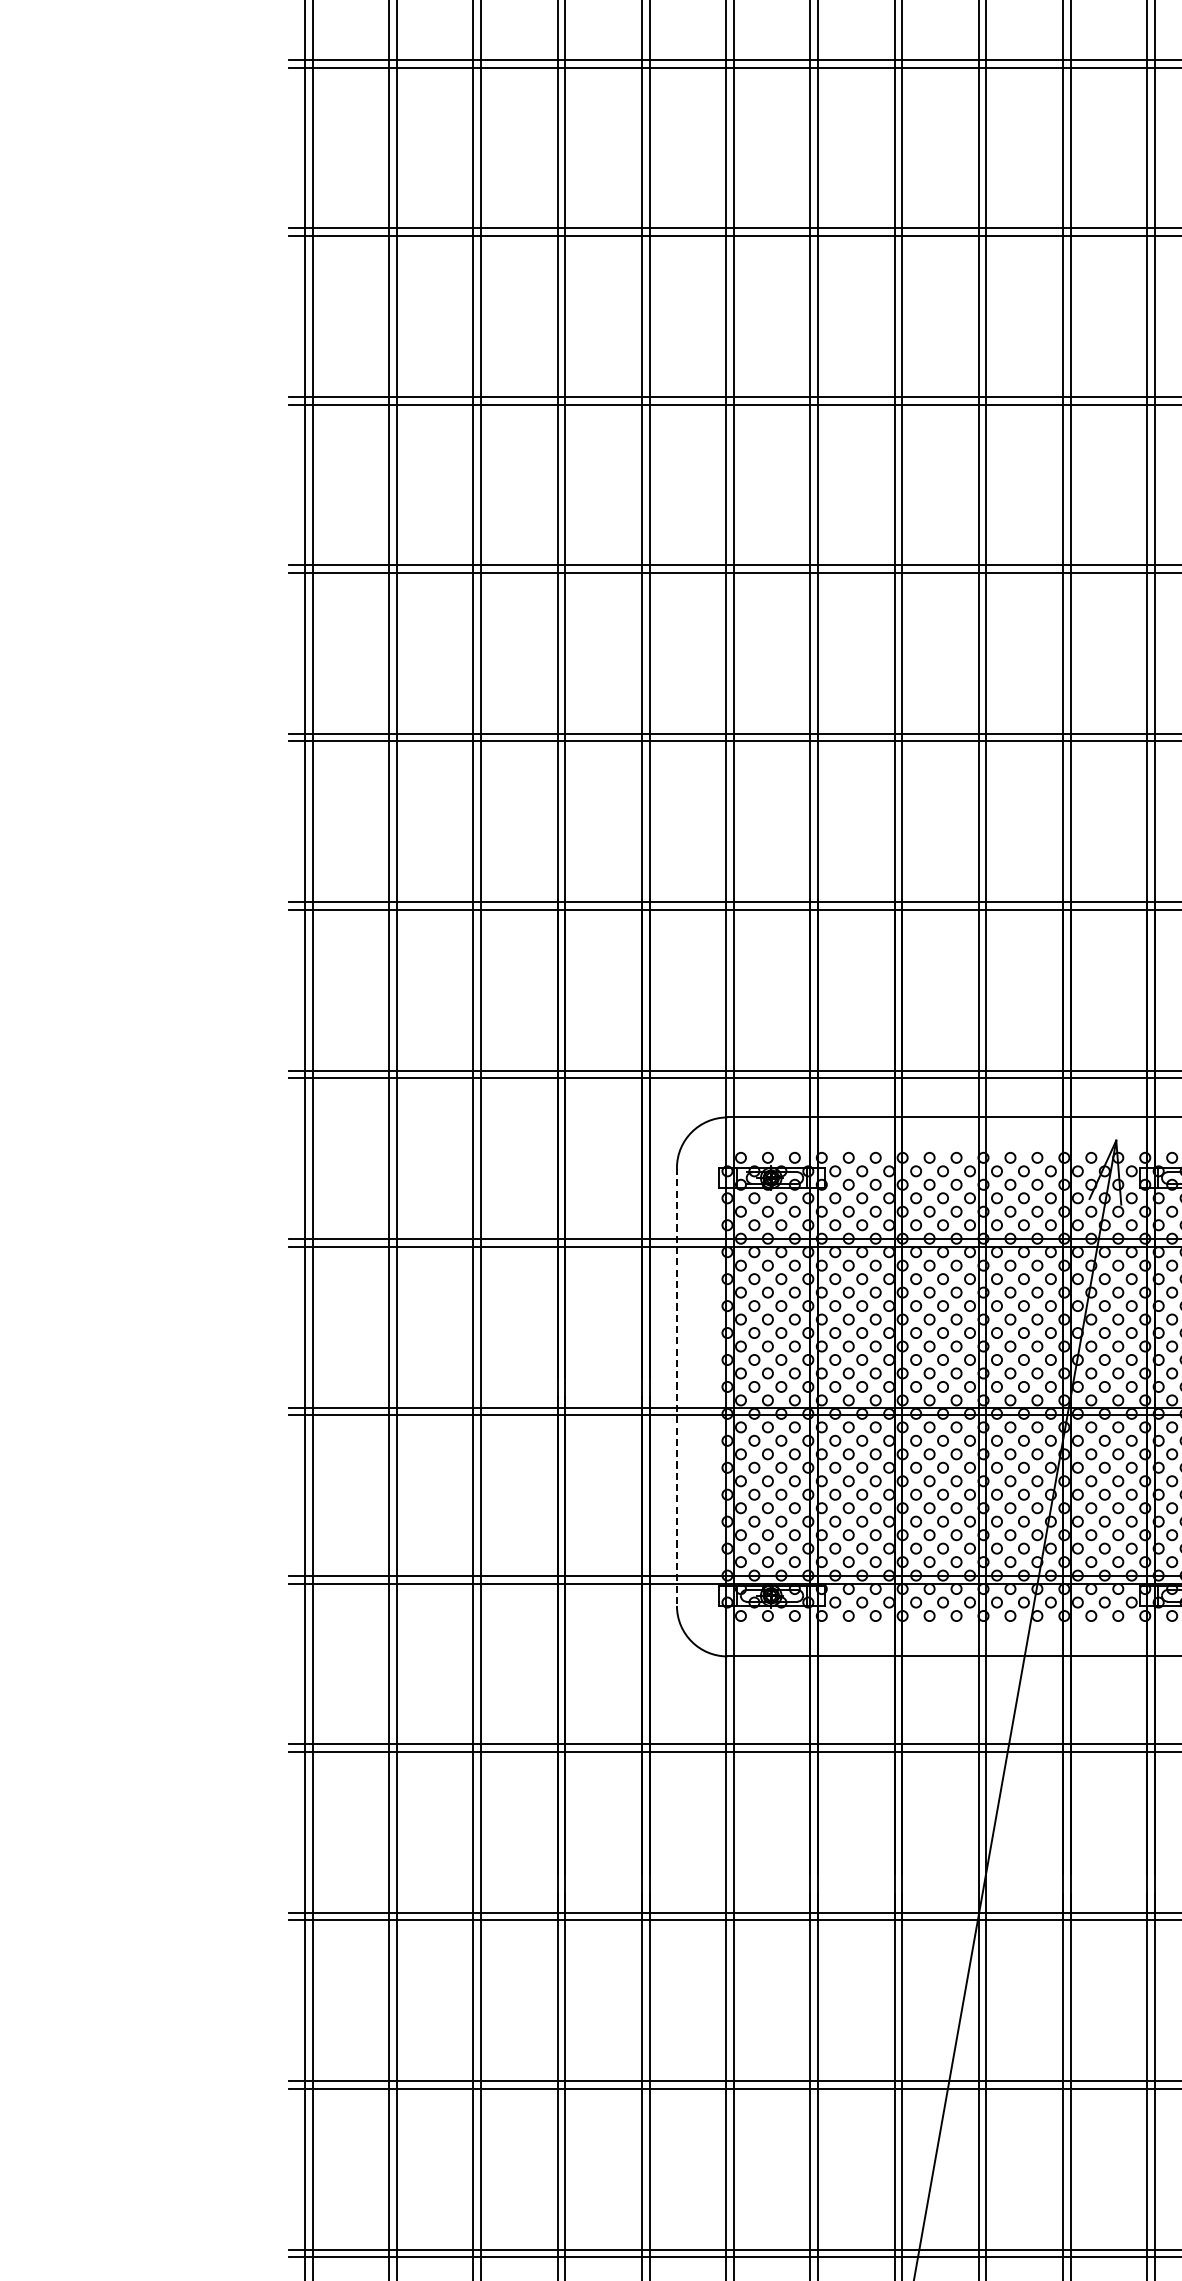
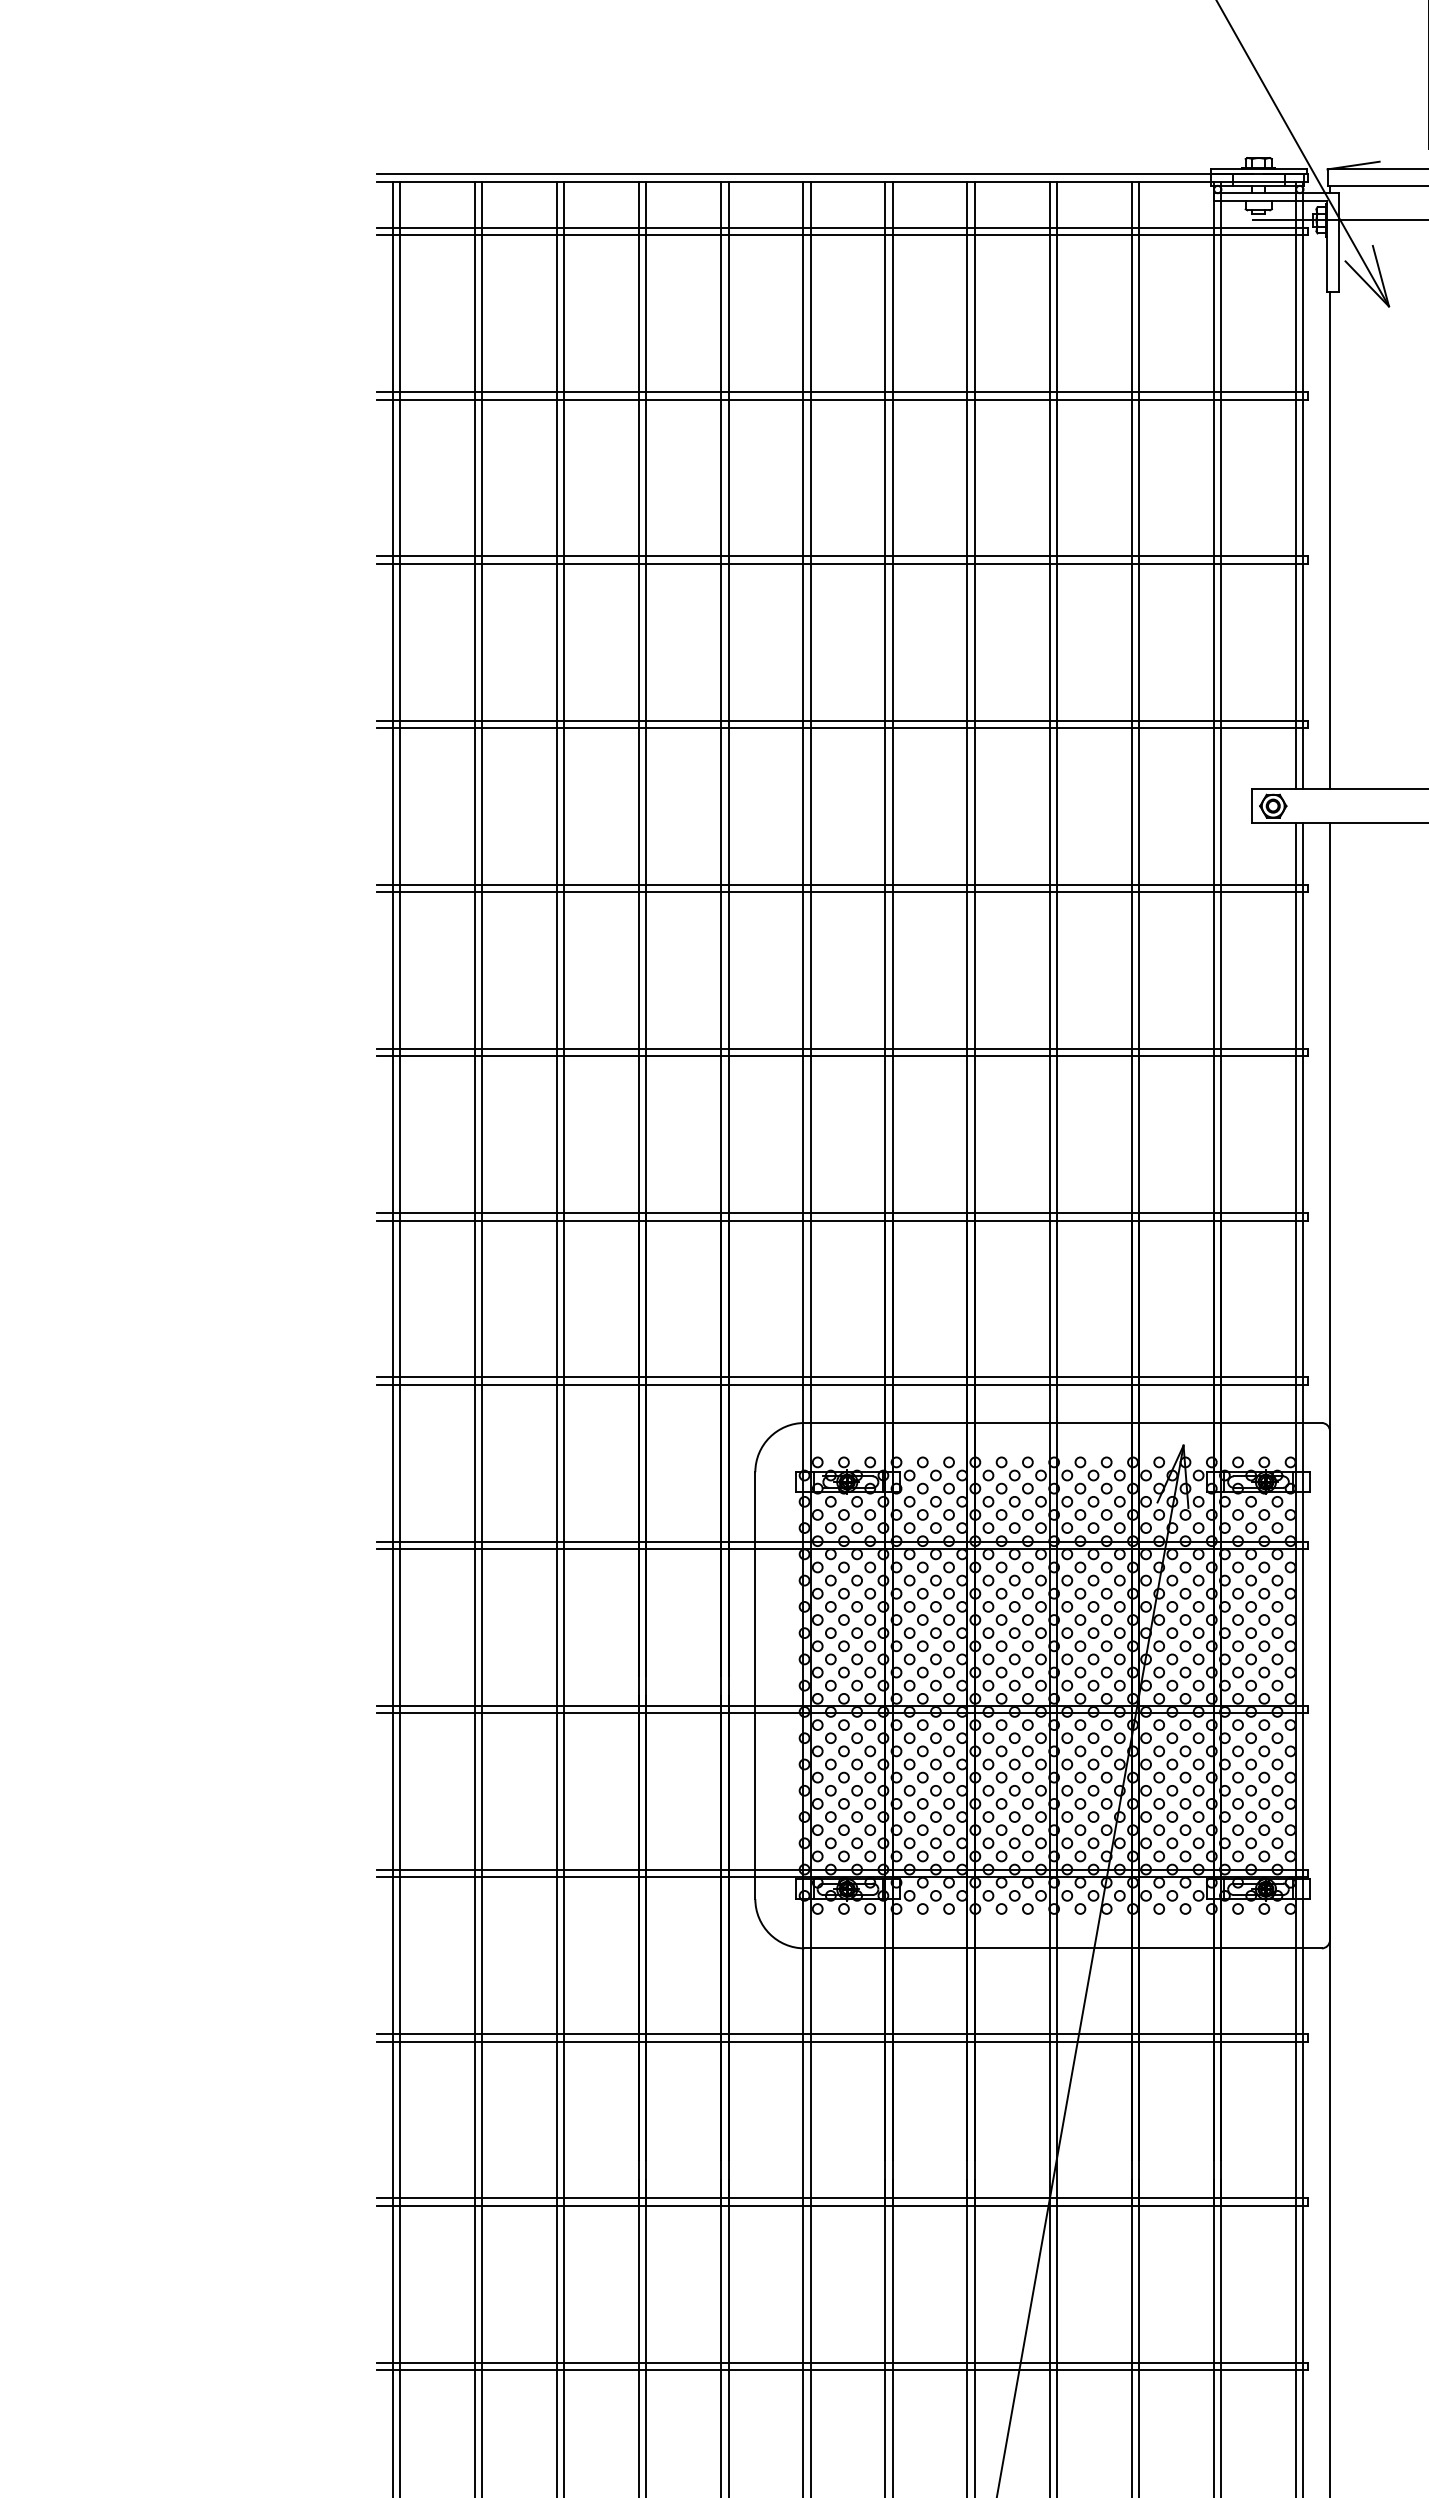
line: (677, 1387) -> (755, 1686), dashed -> solid

